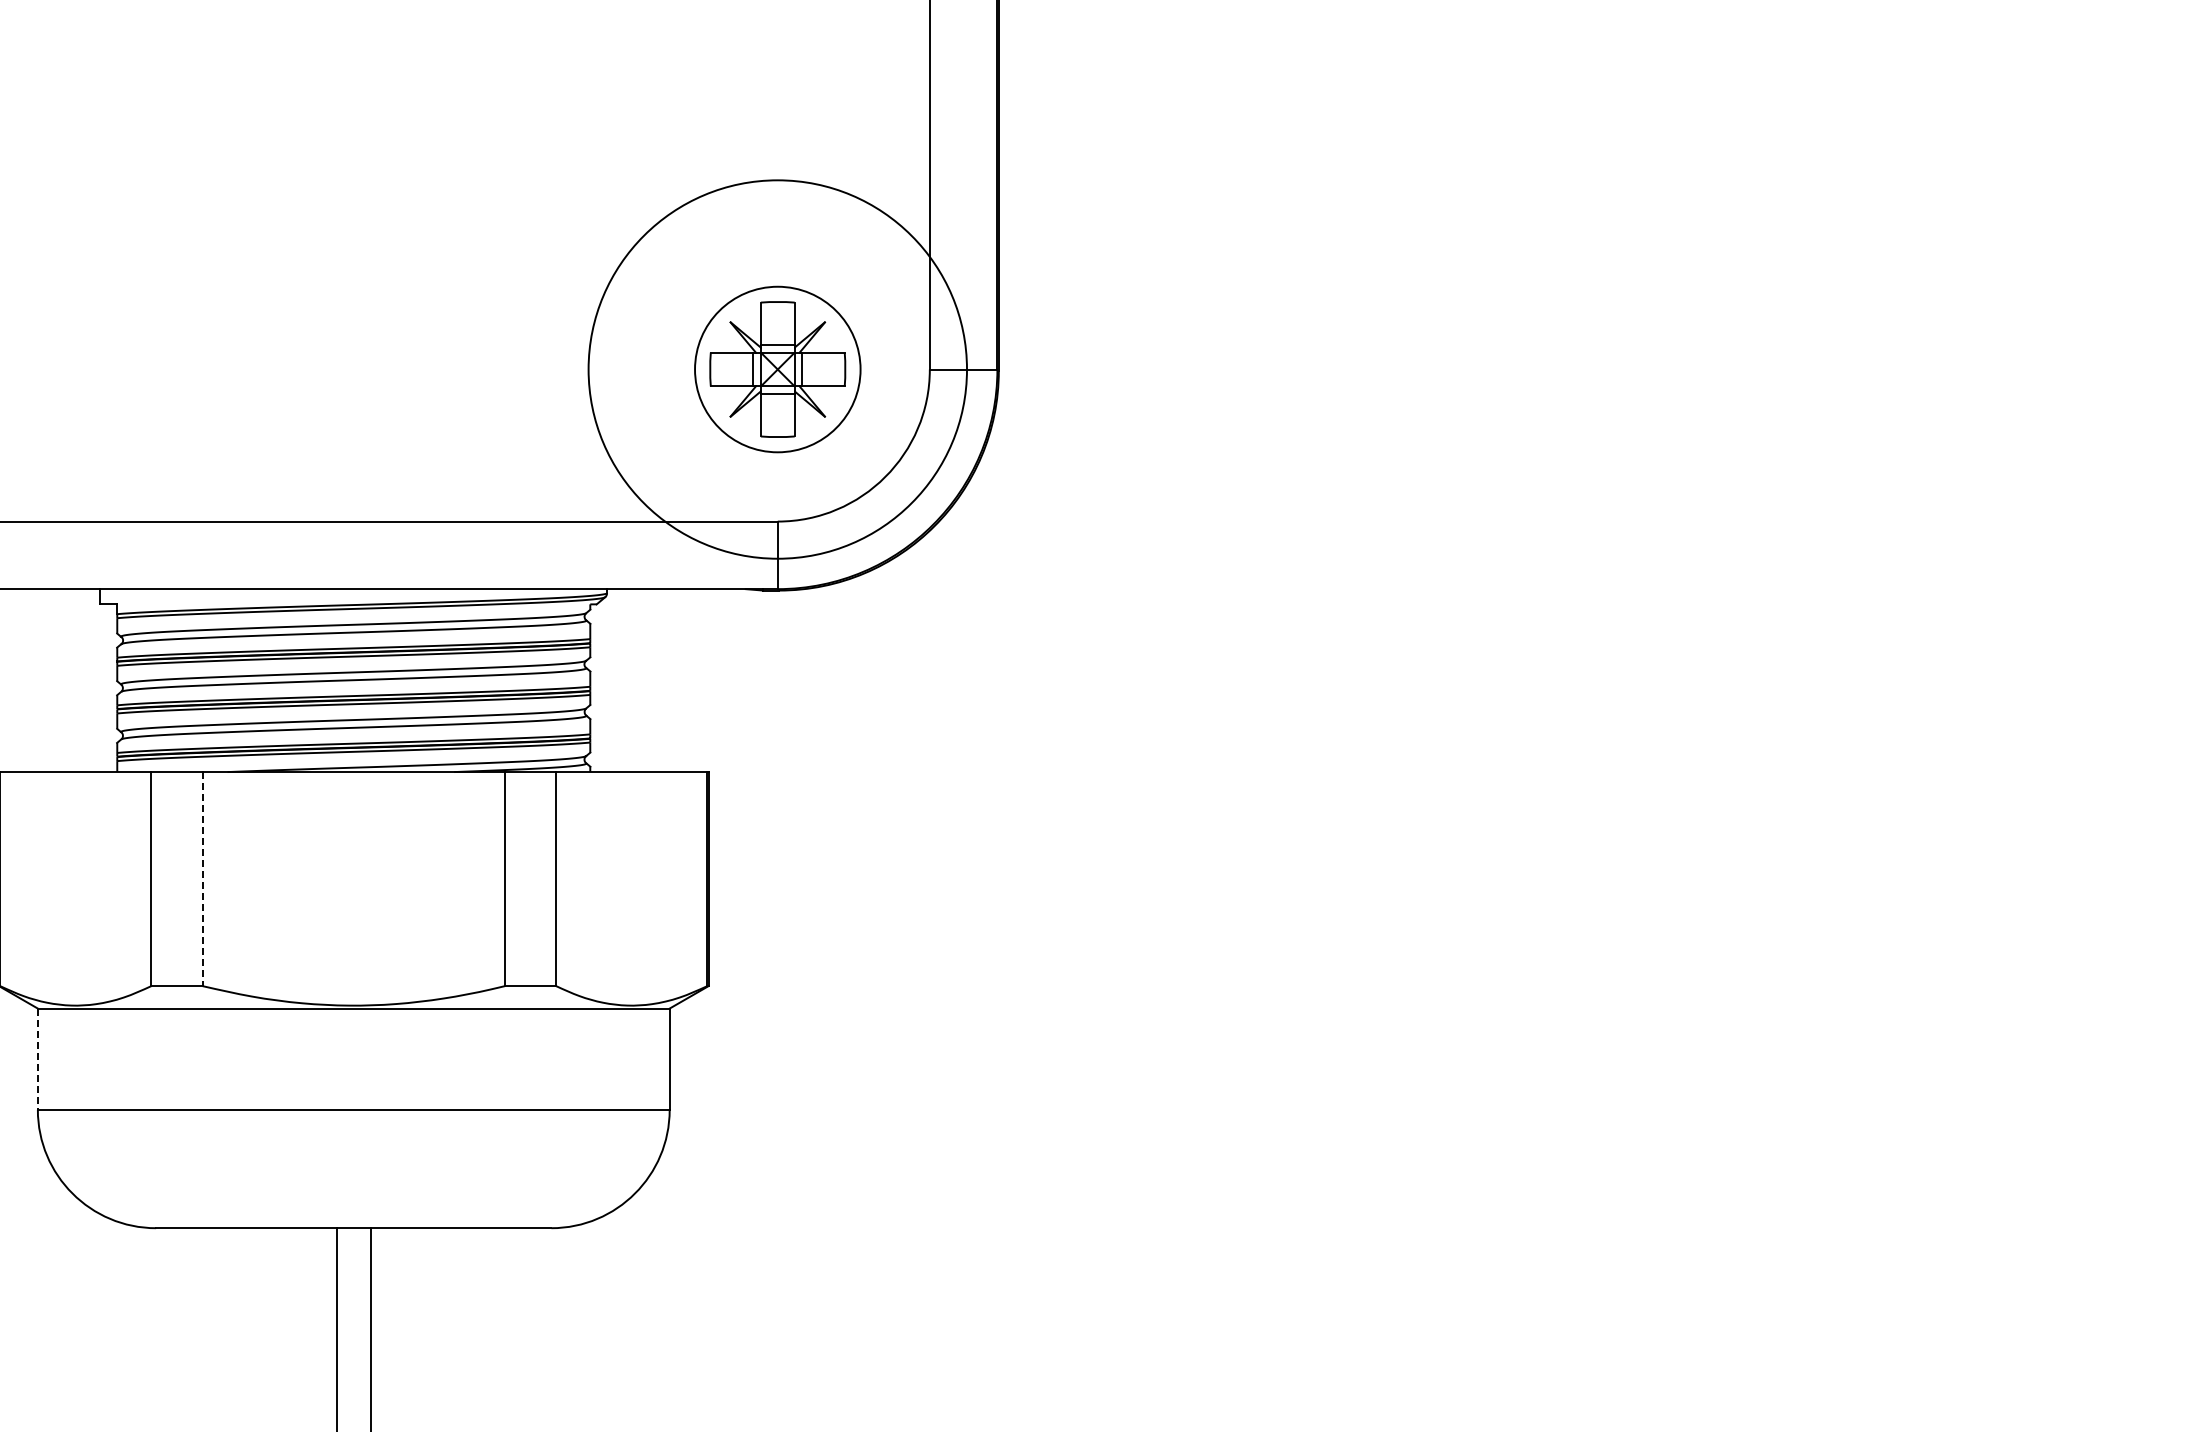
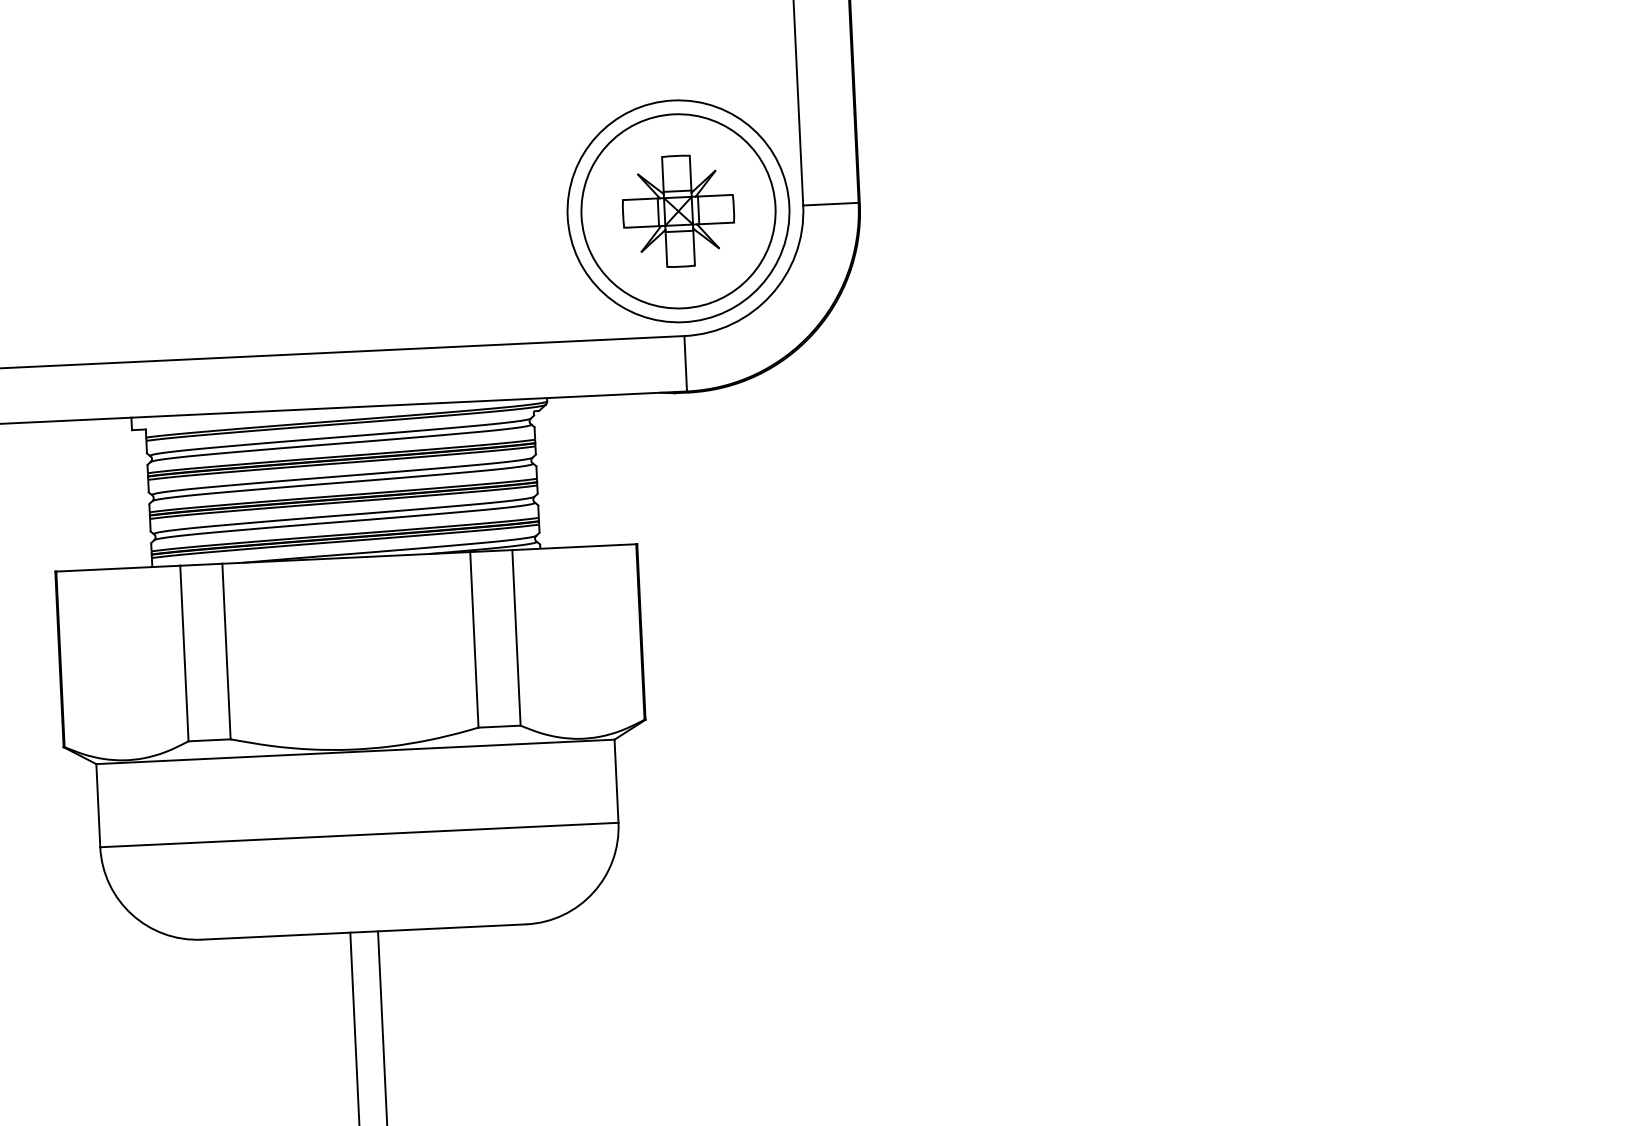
circle: (777, 369) -> (678, 211), size x0.71
circle: (777, 369) -> (678, 211), size x1.43
line: (202, 879) -> (226, 651), dashed -> solid
line: (37, 1059) -> (98, 805), dashed -> solid

